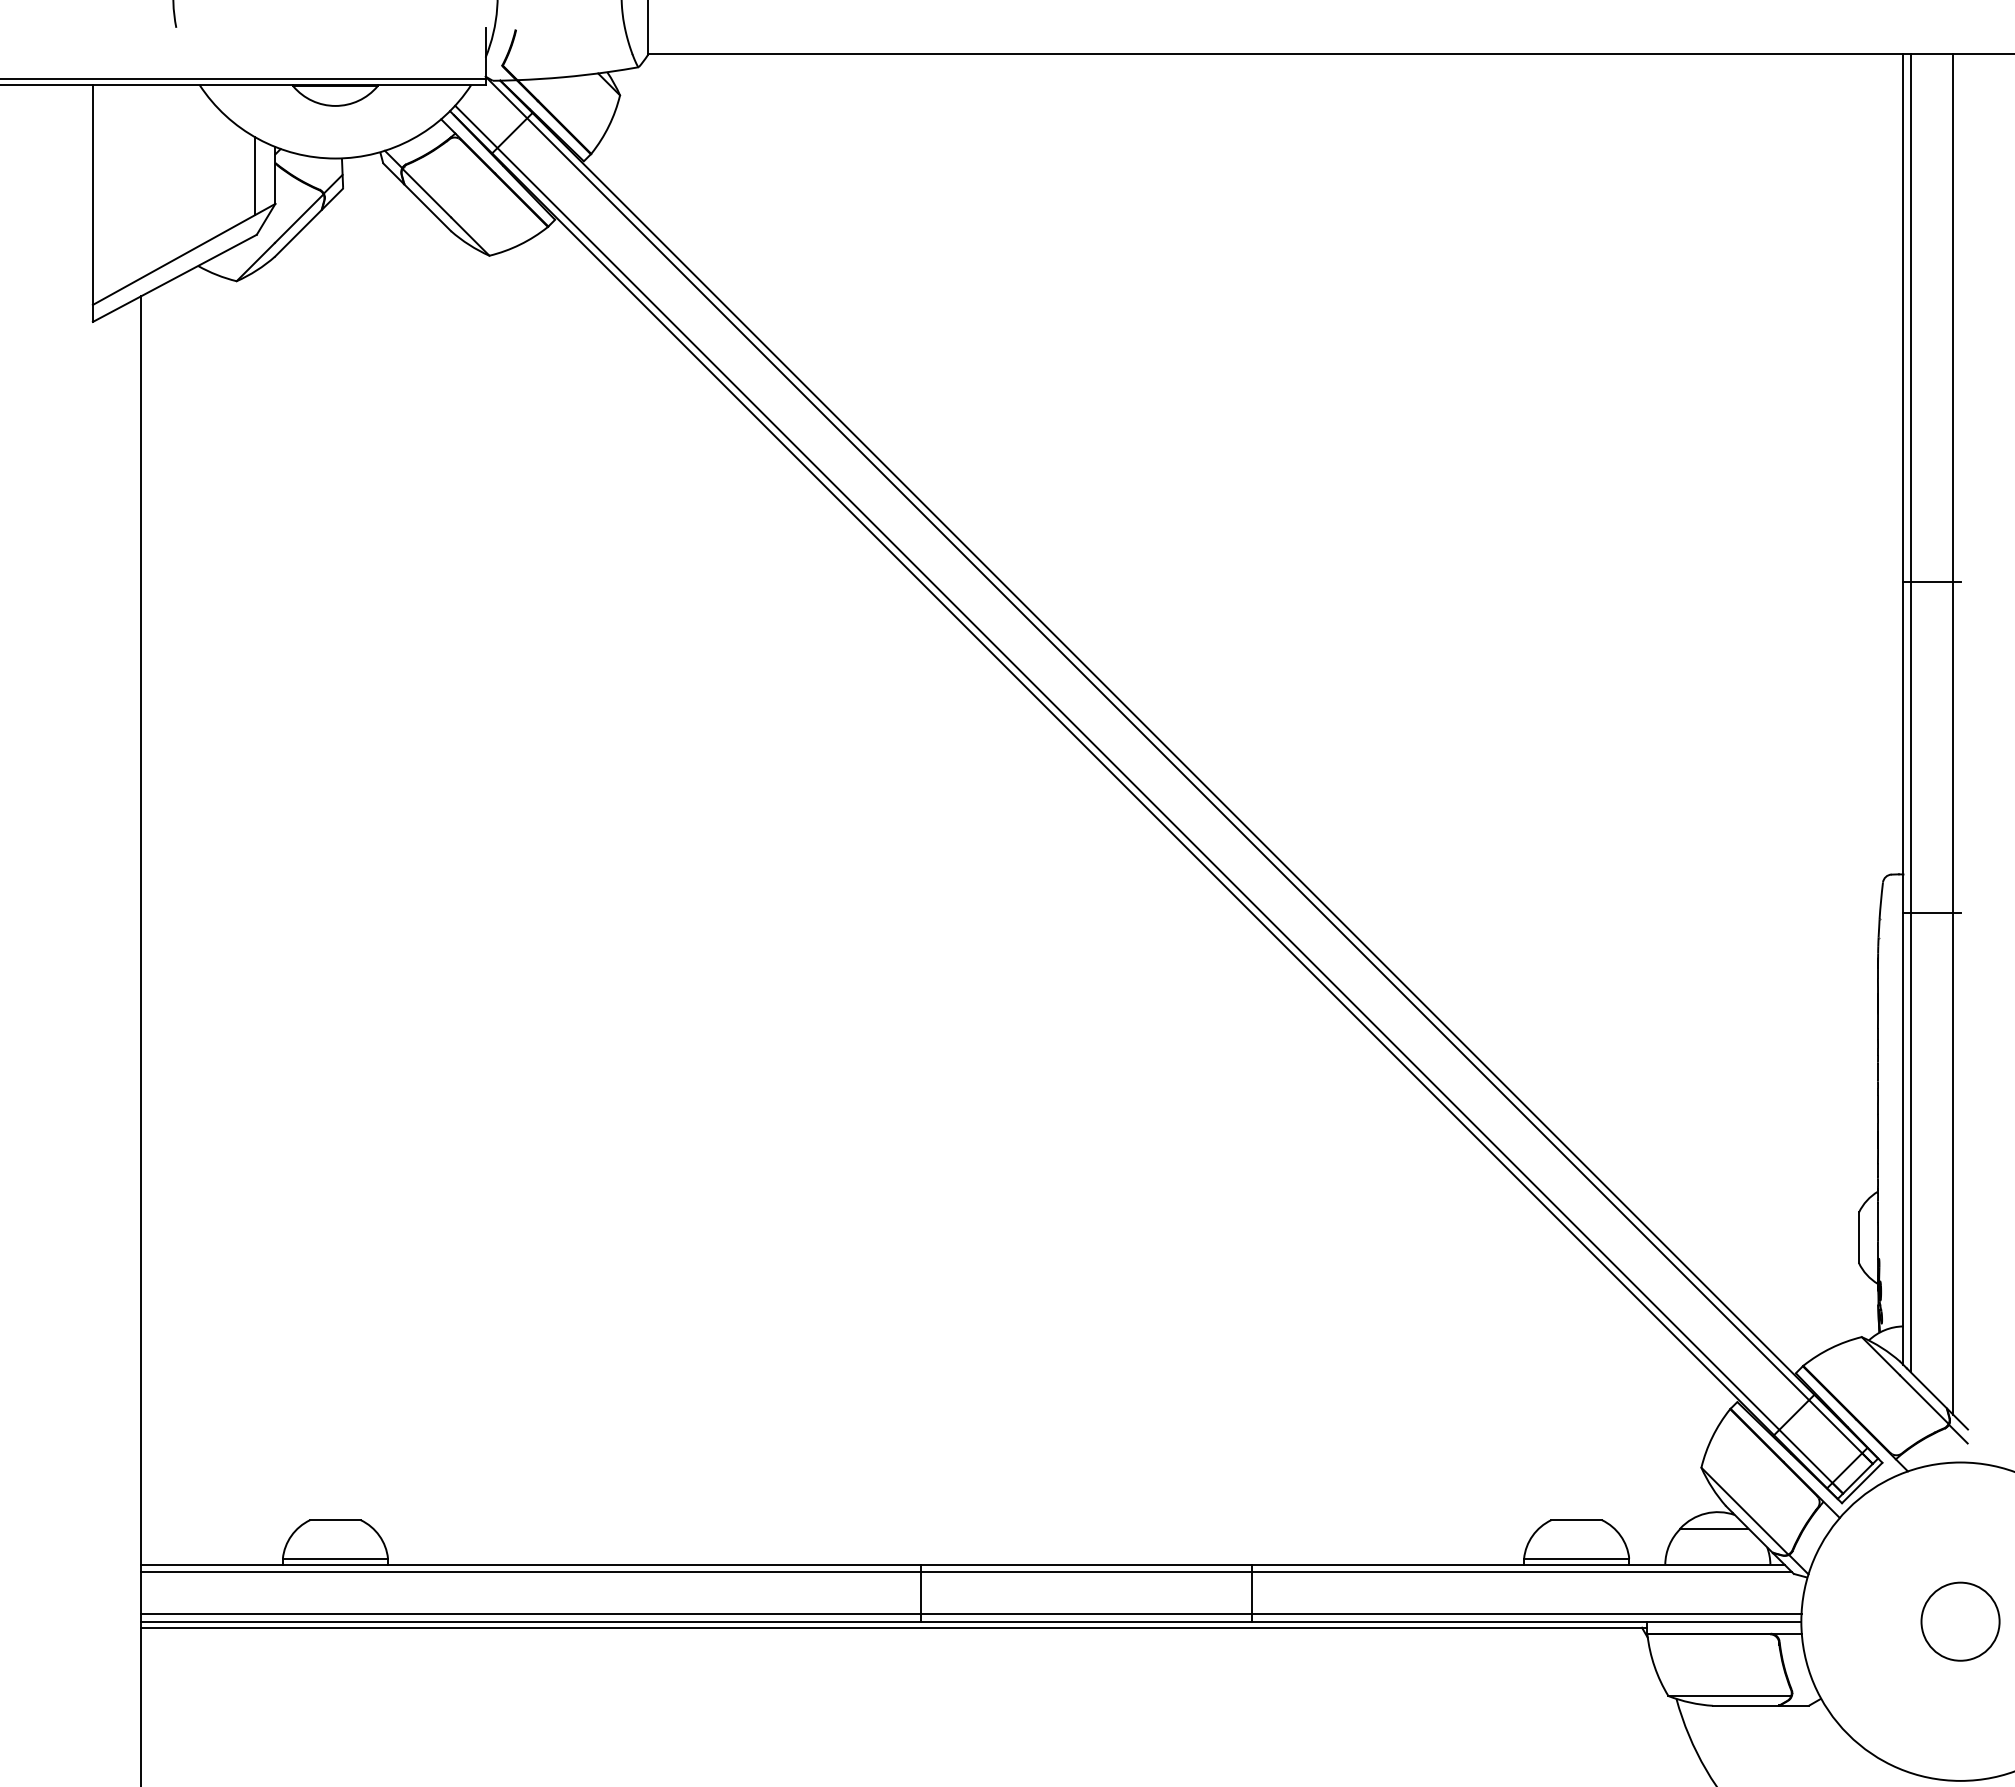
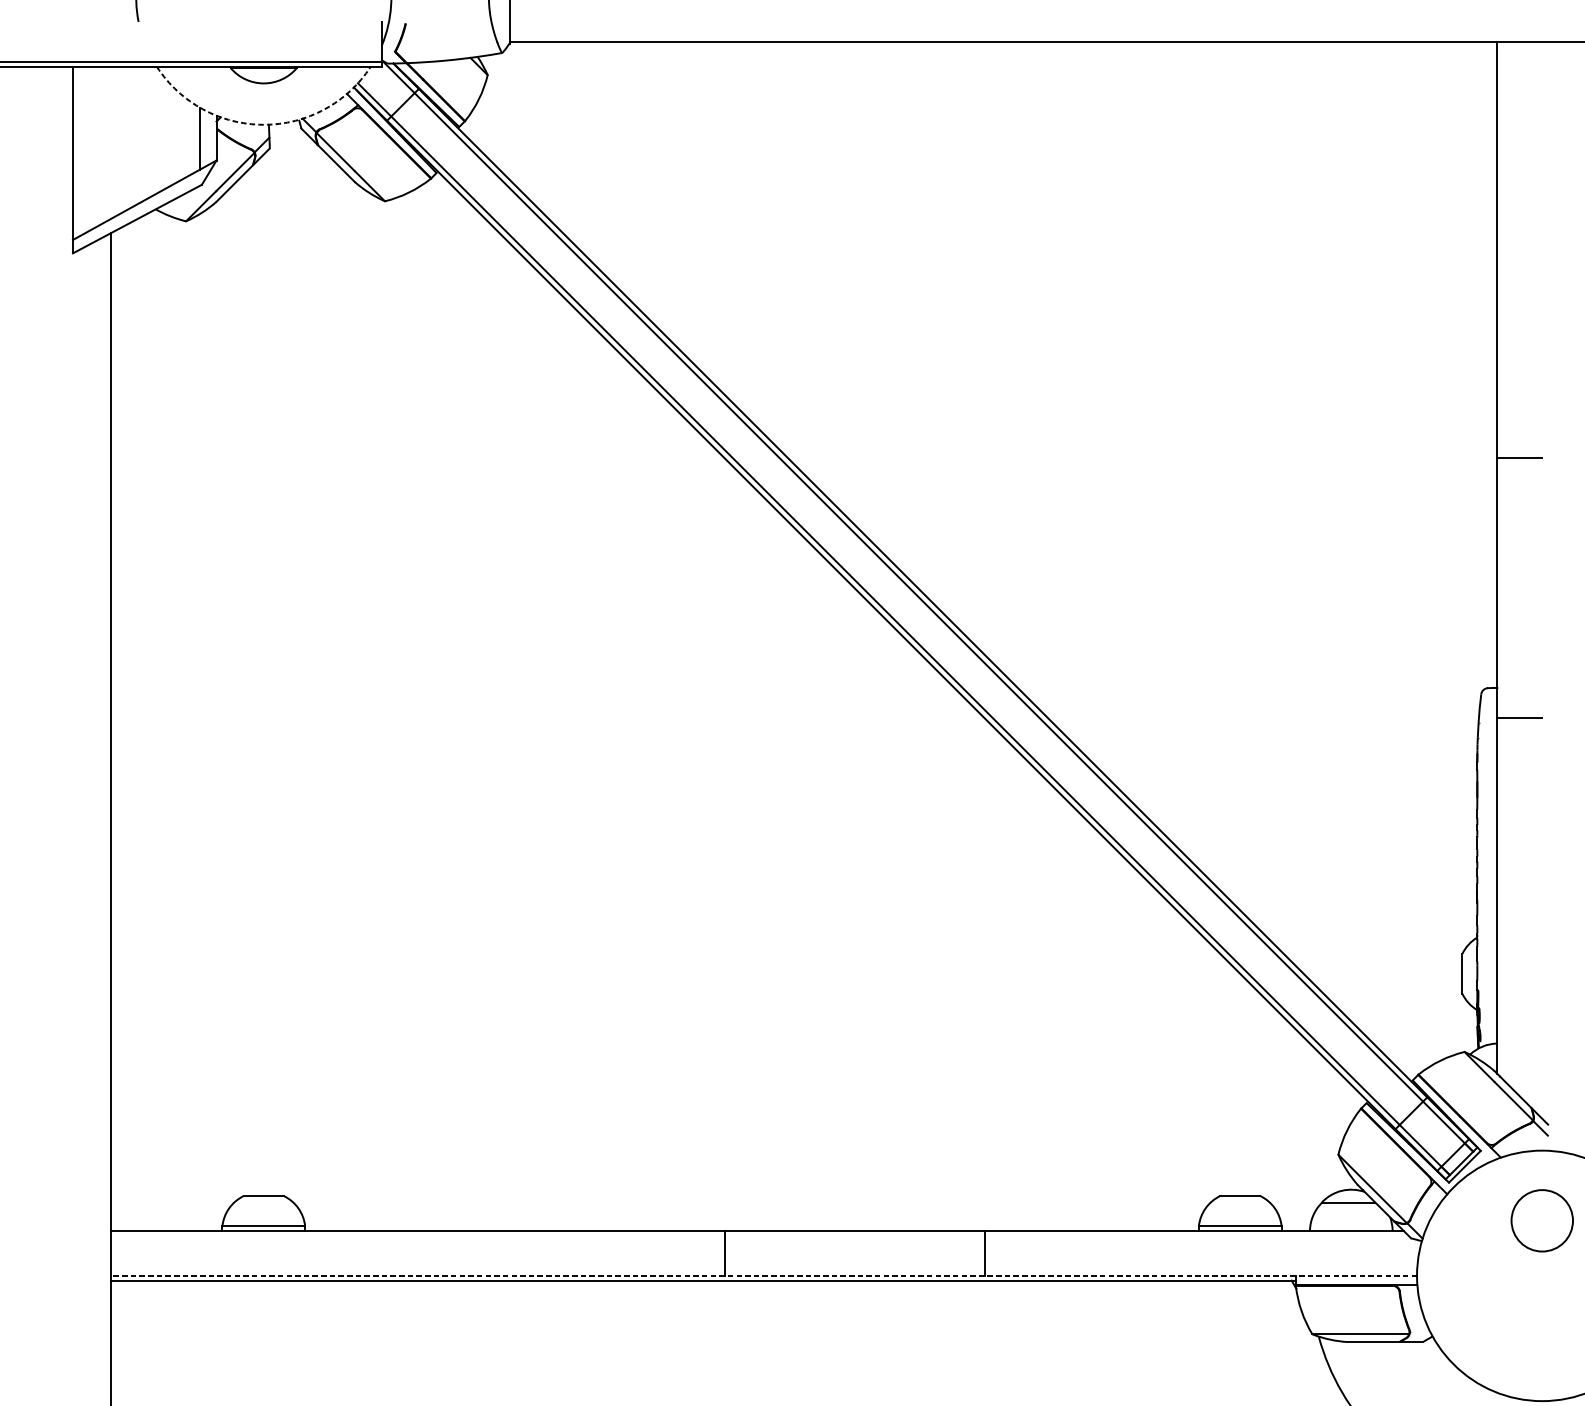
arc: (335, 158) -> (263, 124), solid -> dashed
line: (1910, 712) -> (1502, 560), removed
line: (1953, 733) -> (1536, 577), removed
line: (966, 1572) -> (760, 1237), removed
line: (971, 1614) -> (764, 1270), removed
line: (971, 1621) -> (764, 1275), solid -> dashed
circle: (1960, 1621) -> (1542, 1220), moved

